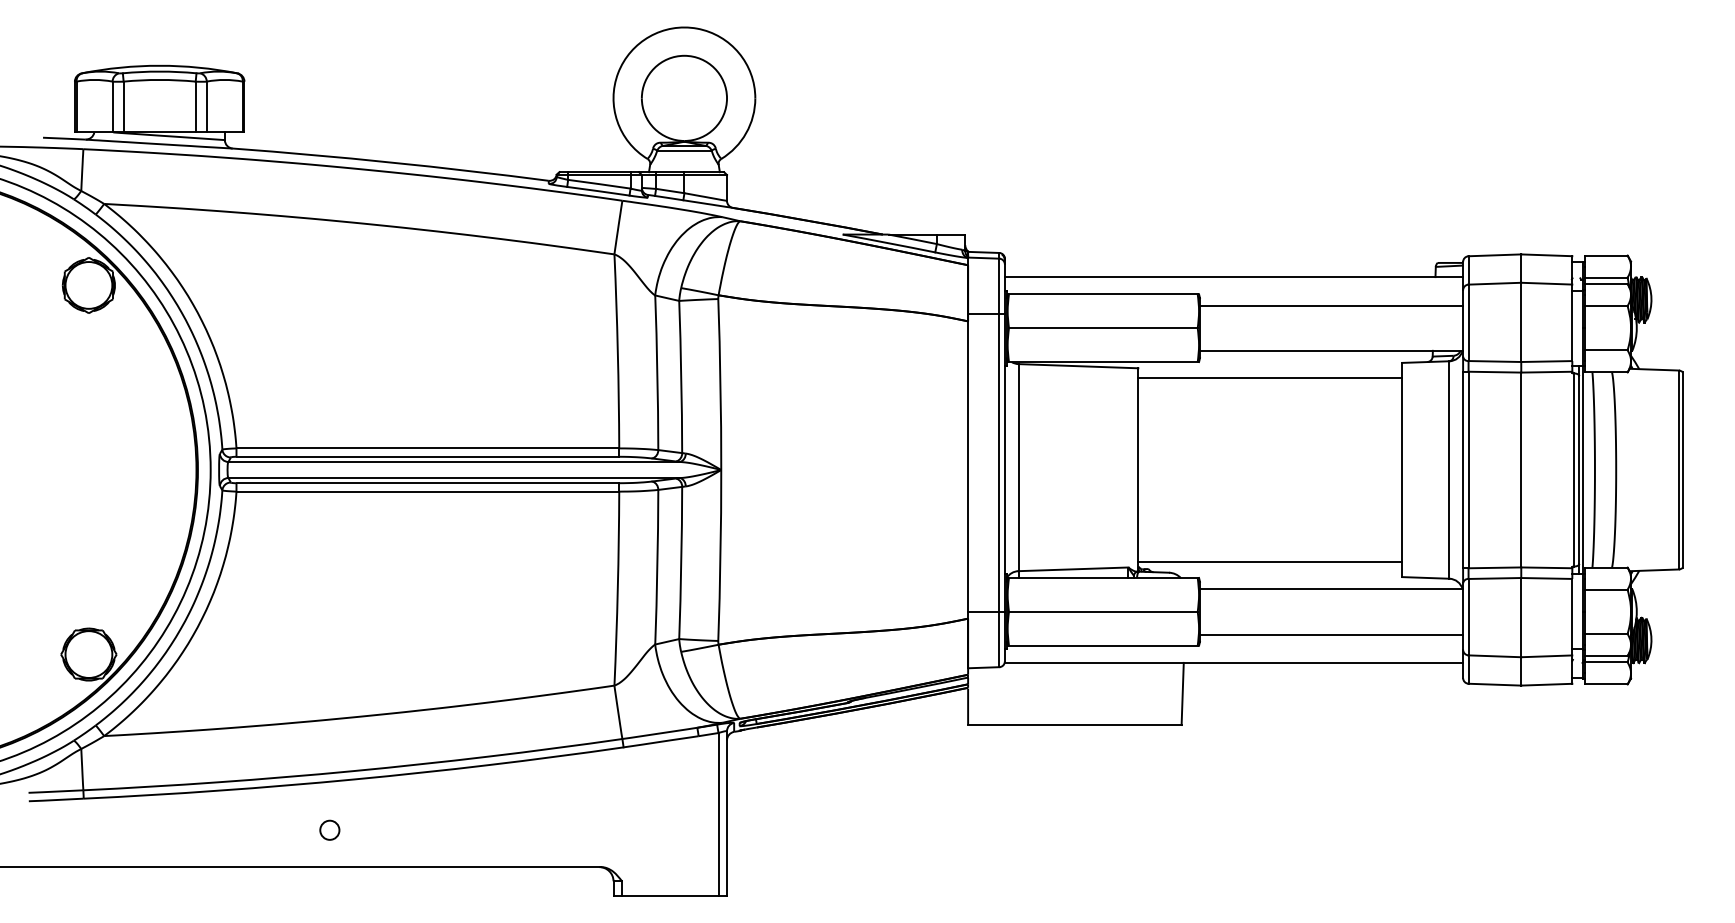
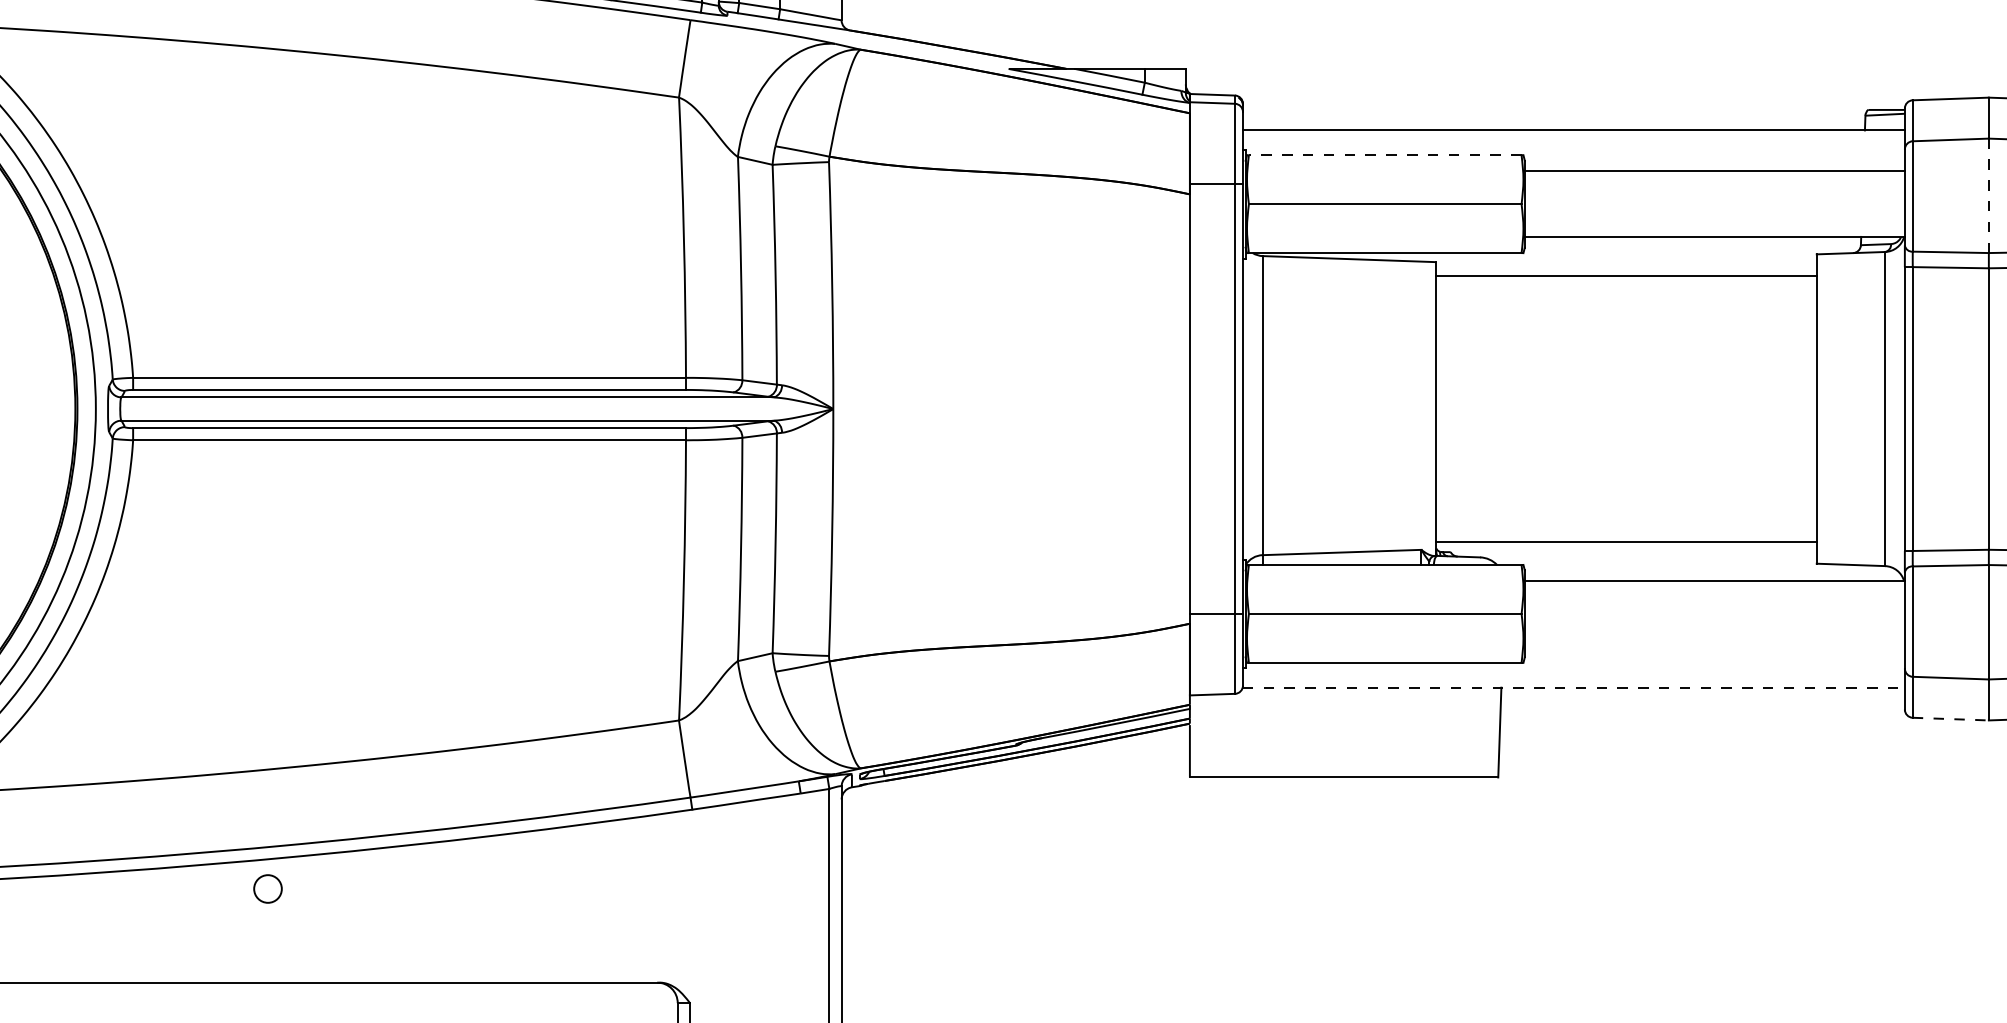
line: (1102, 294) -> (1383, 155), solid -> dashed
line: (1521, 322) -> (1989, 195), solid -> dashed
line: (1331, 634) -> (1714, 646), removed
line: (1234, 662) -> (1574, 687), solid -> dashed
line: (1495, 684) -> (1951, 718), solid -> dashed
circle: (329, 829) -> (267, 887), moved

